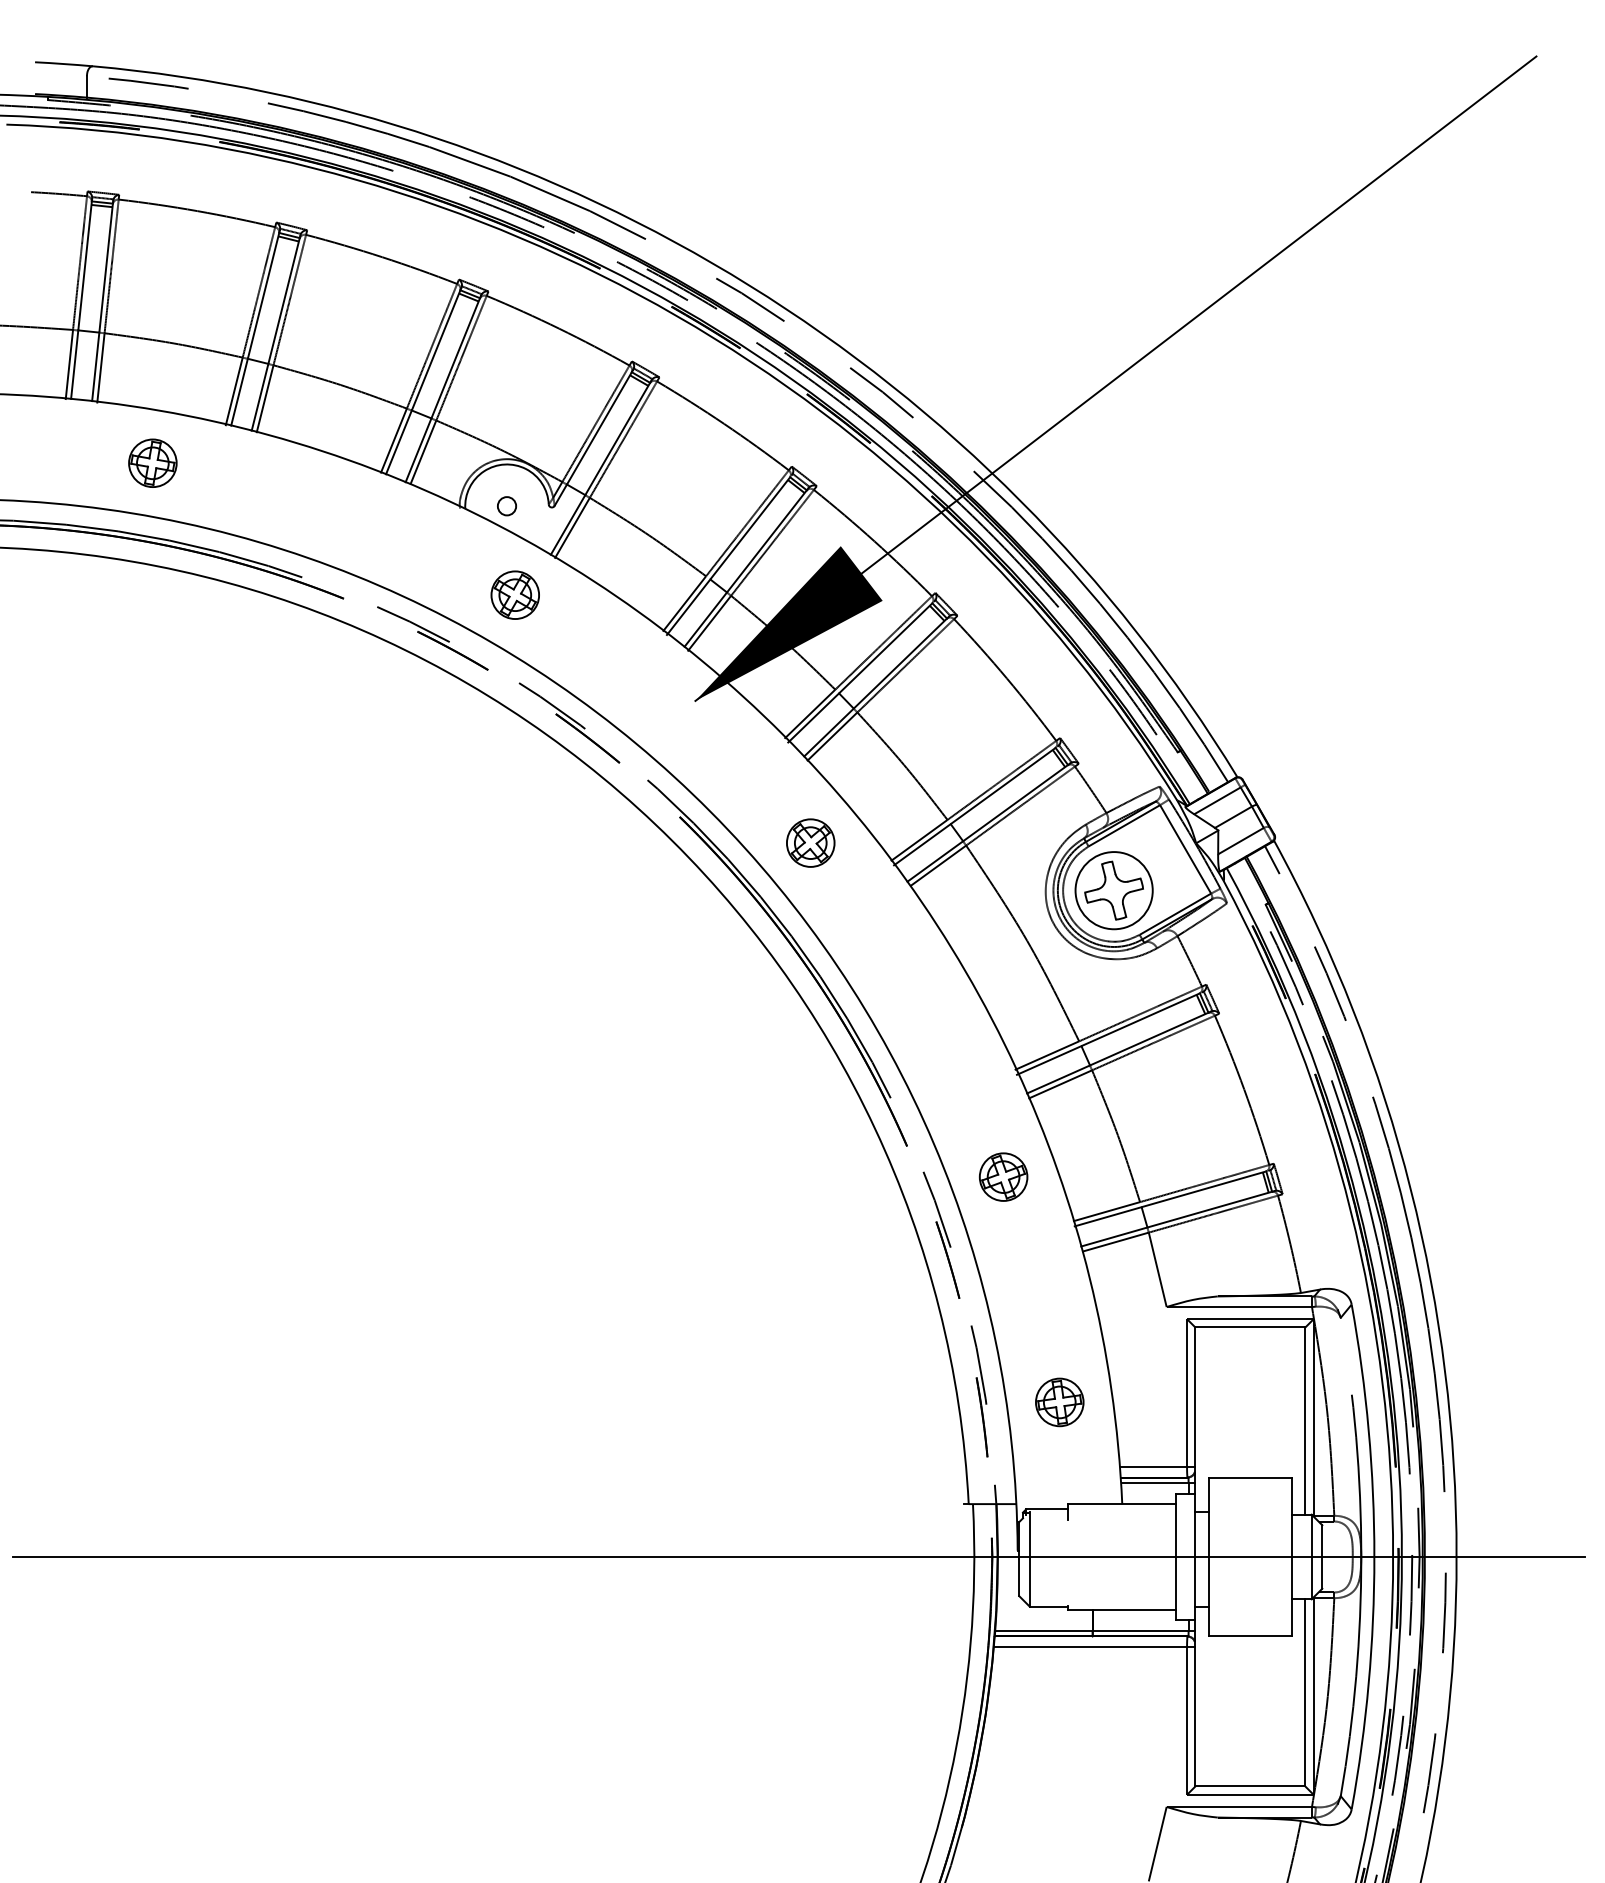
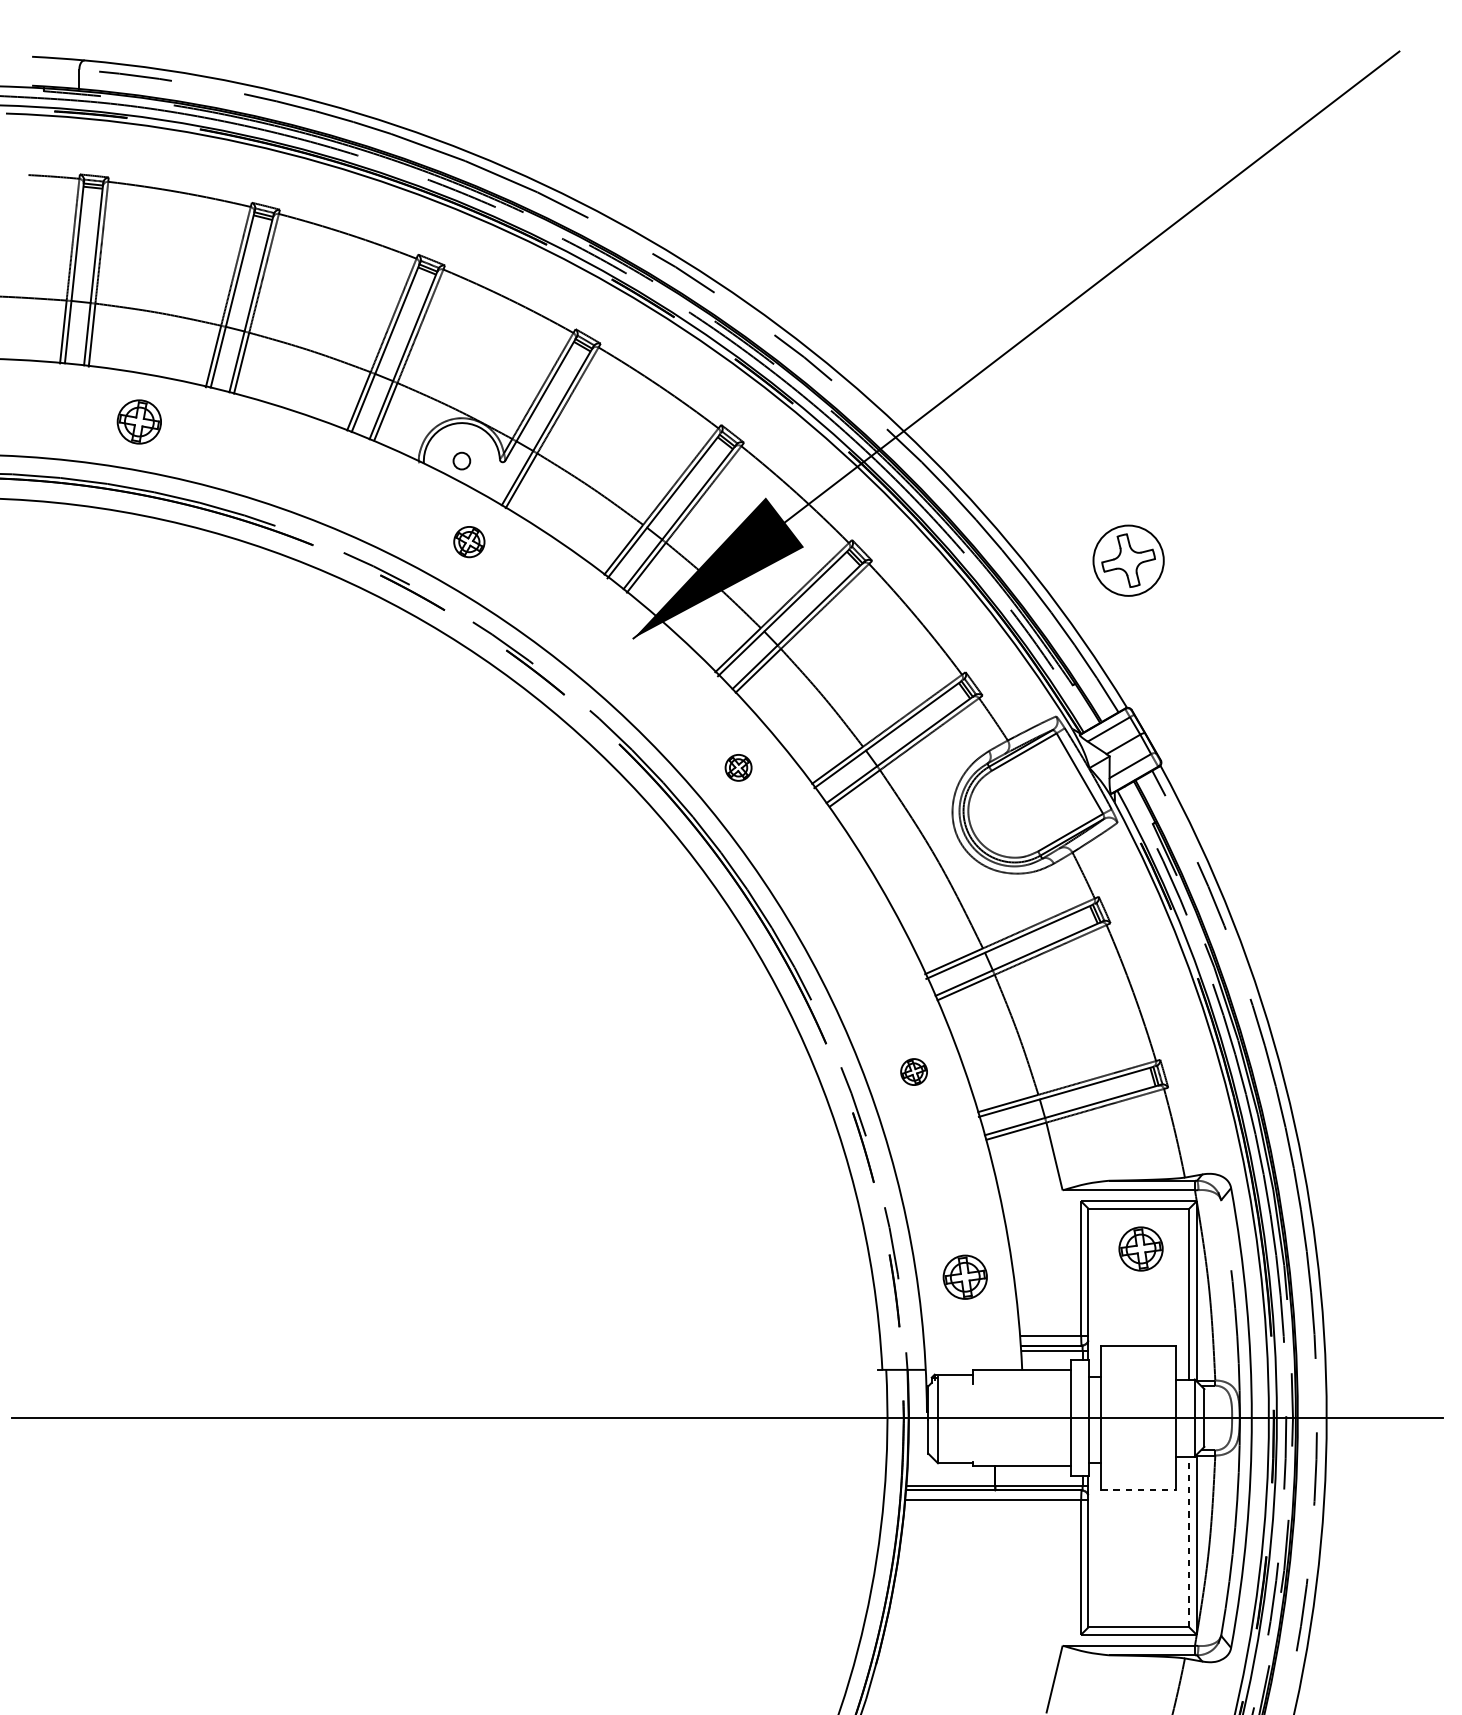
part: (514, 594) -> (468, 541), size x0.7
part: (810, 842) -> (738, 767), size x0.6
part: (1113, 890) -> (1128, 560), moved
part: (1003, 1176) -> (914, 1071), size x0.6
part: (1252, 1371) -> (1140, 1249), added
line: (1250, 1636) -> (1138, 1490), solid -> dashed
line: (1305, 1692) -> (1189, 1541), solid -> dashed

